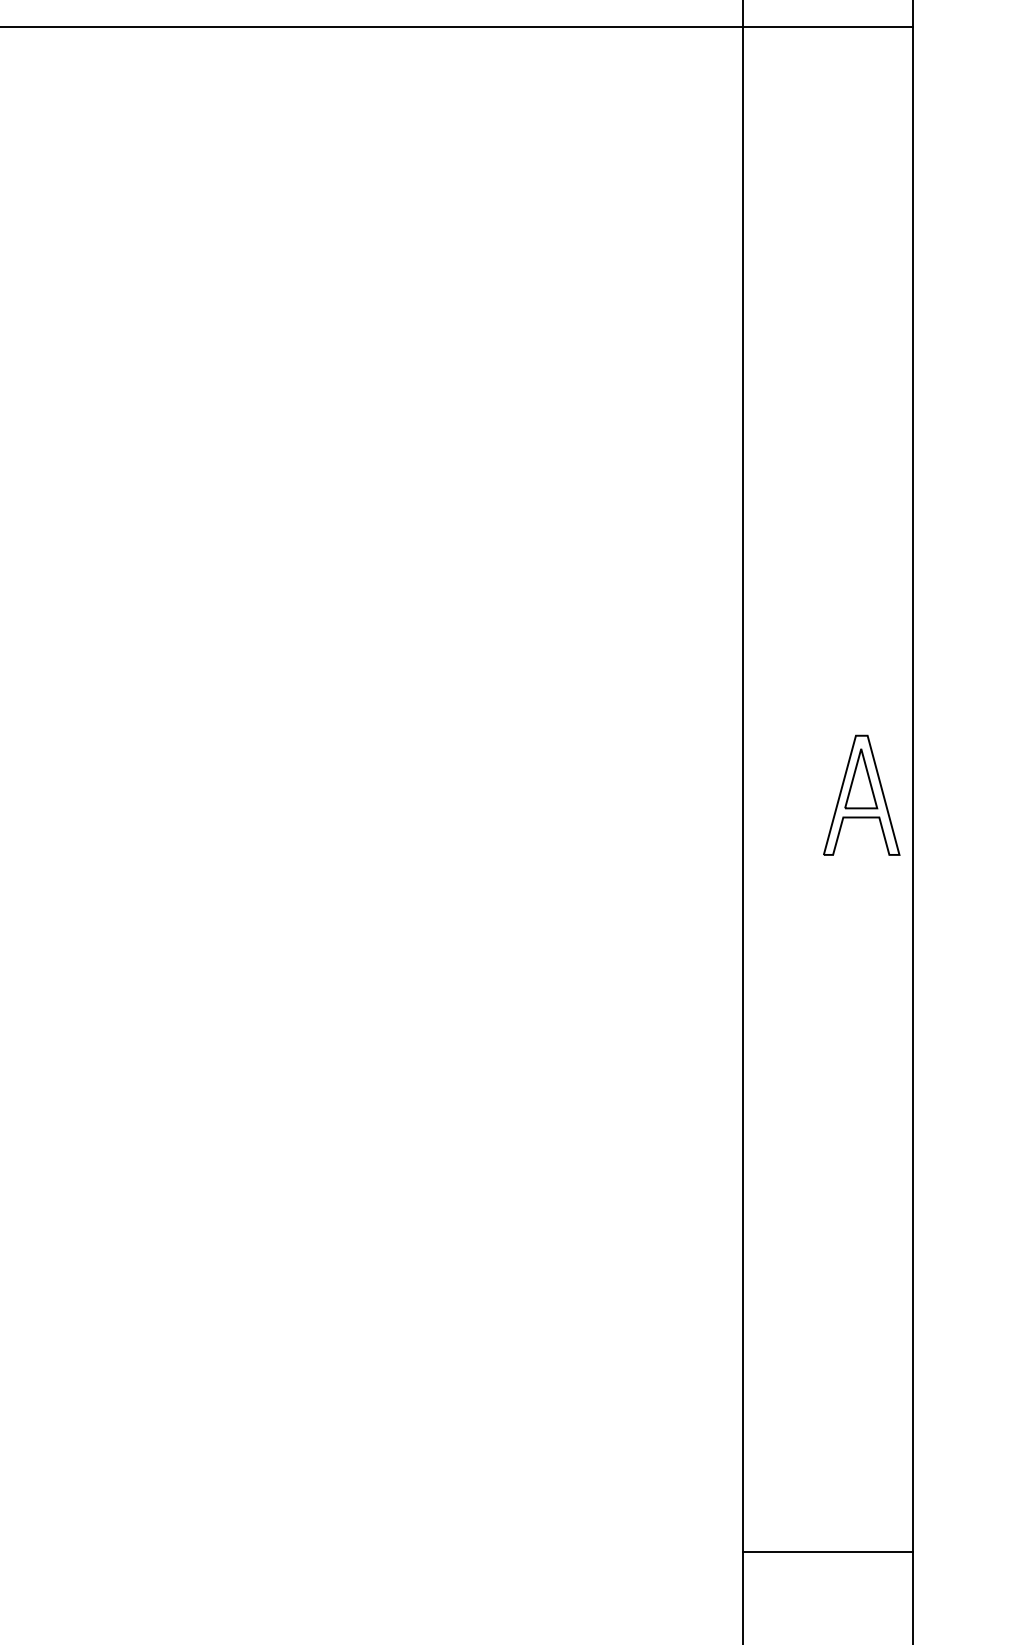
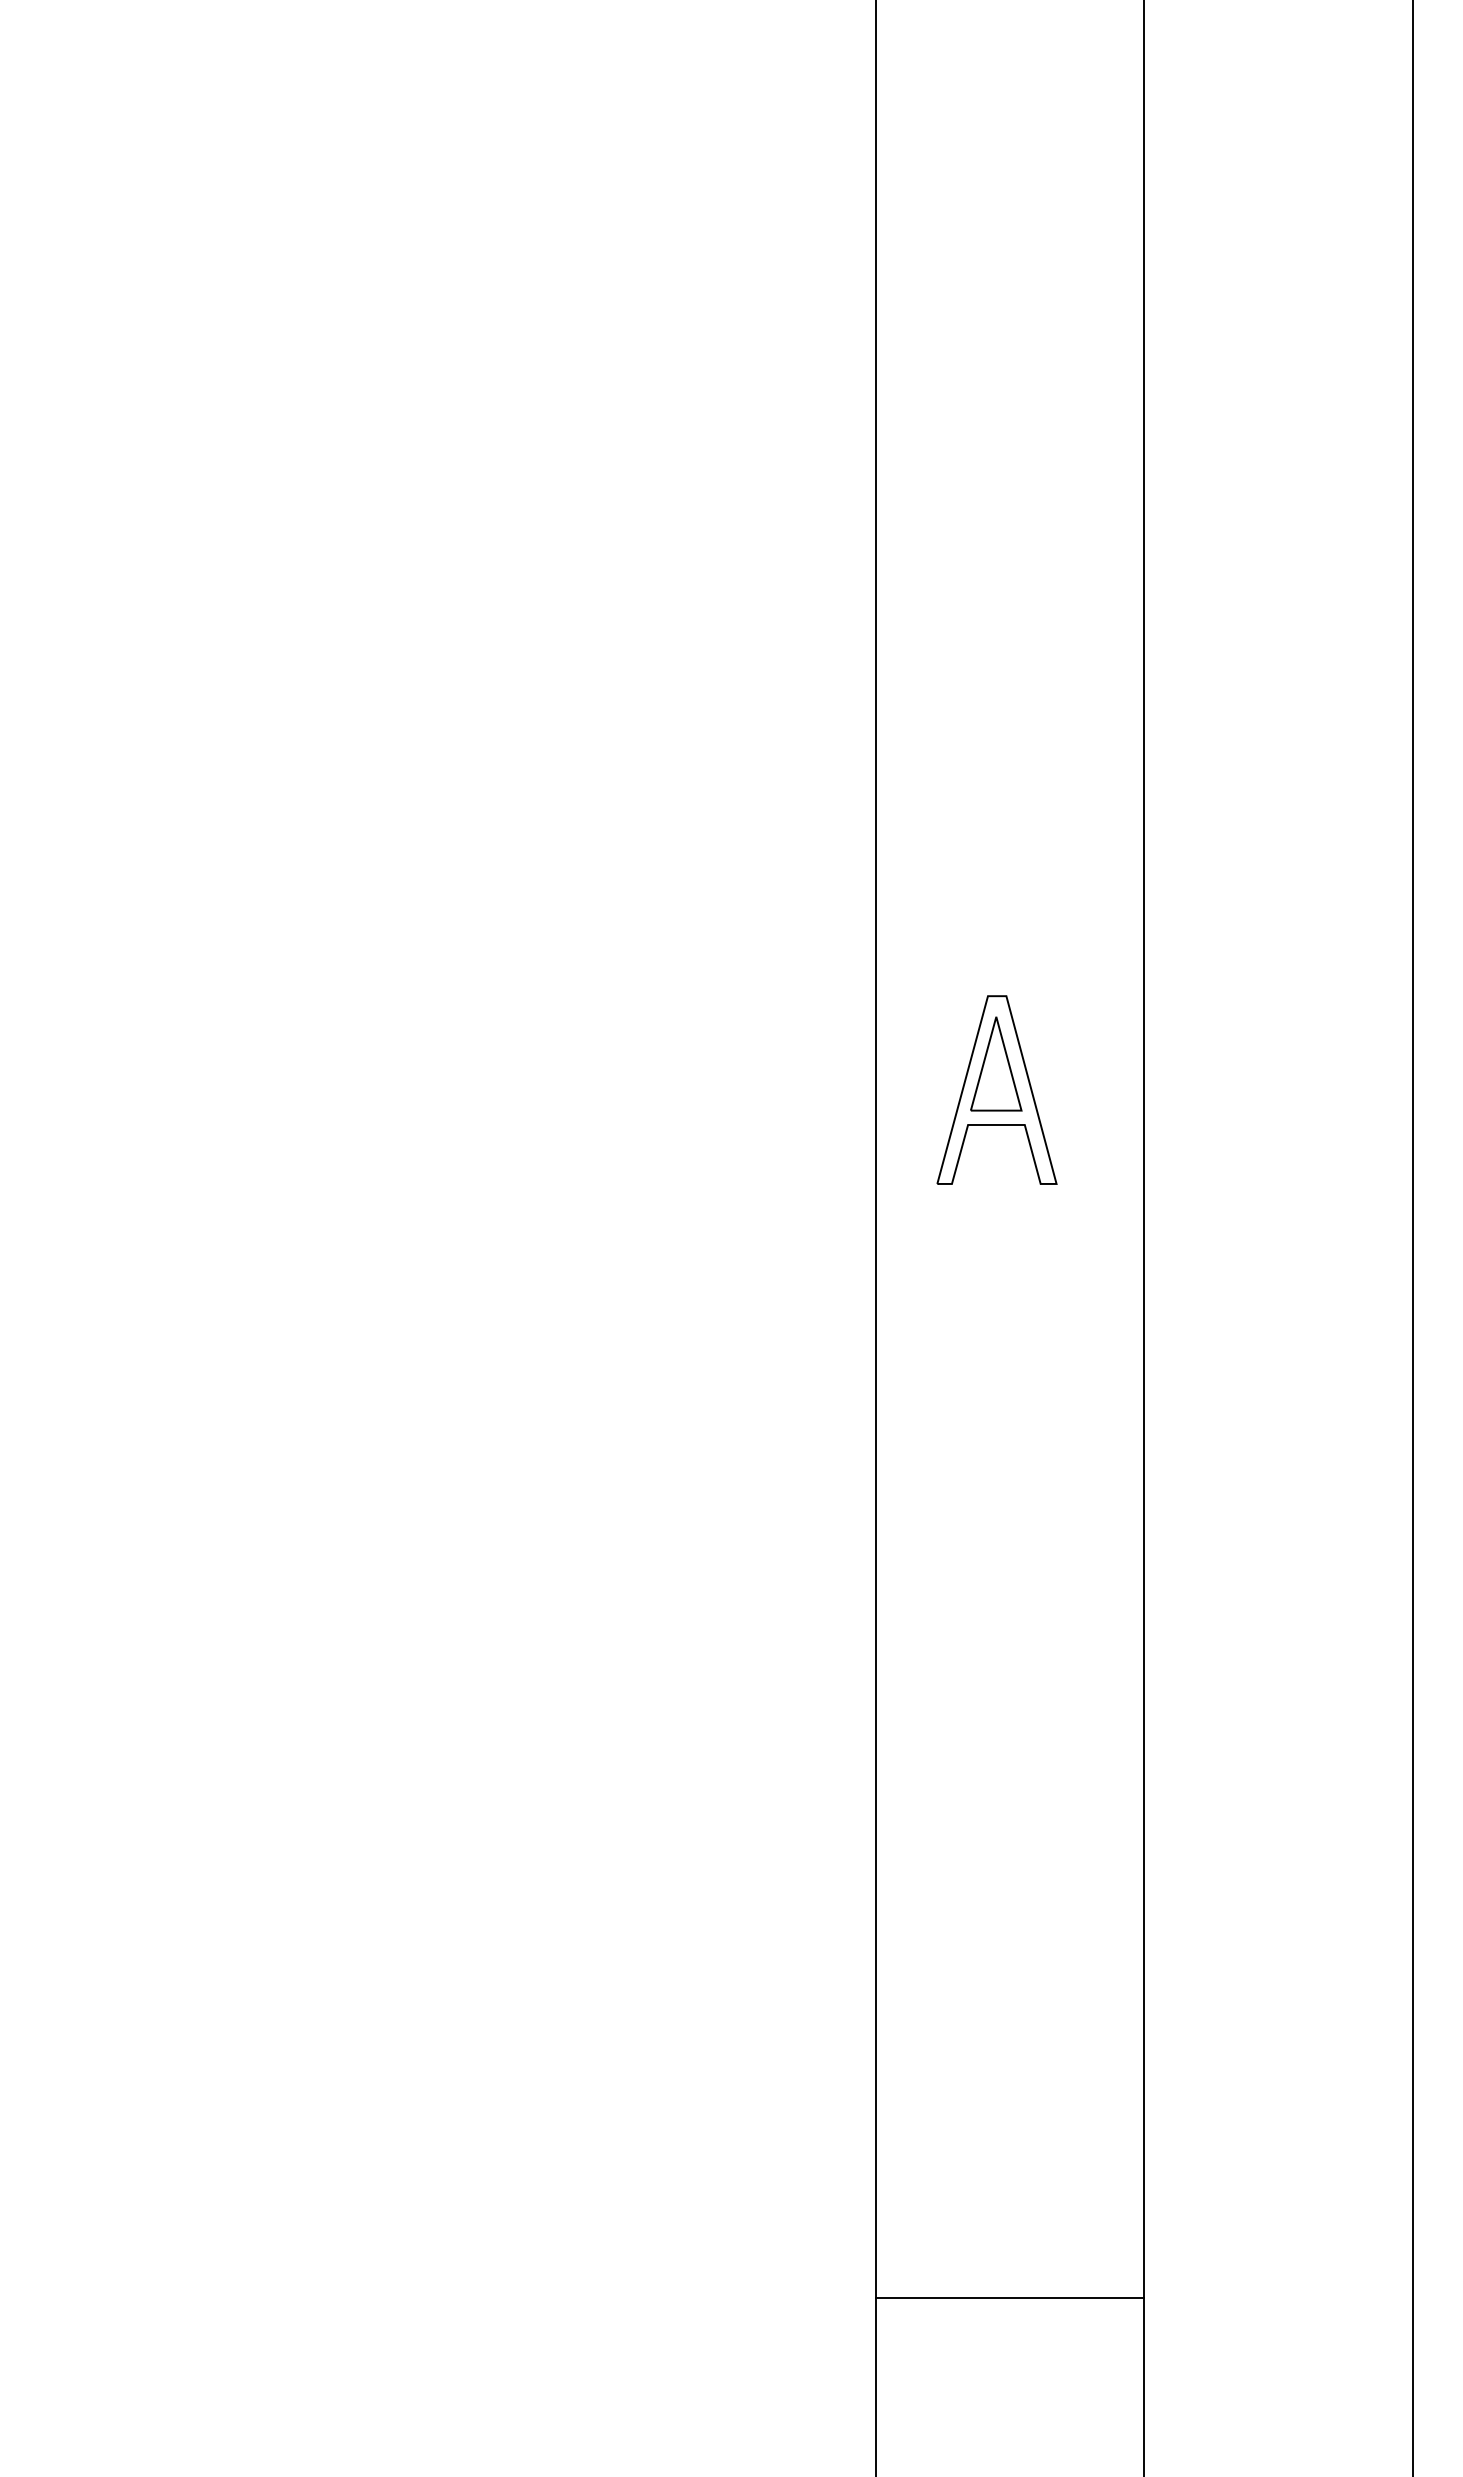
part: (861, 794) -> (996, 1088), moved
line: (827, 1552) -> (1009, 2297), moved

